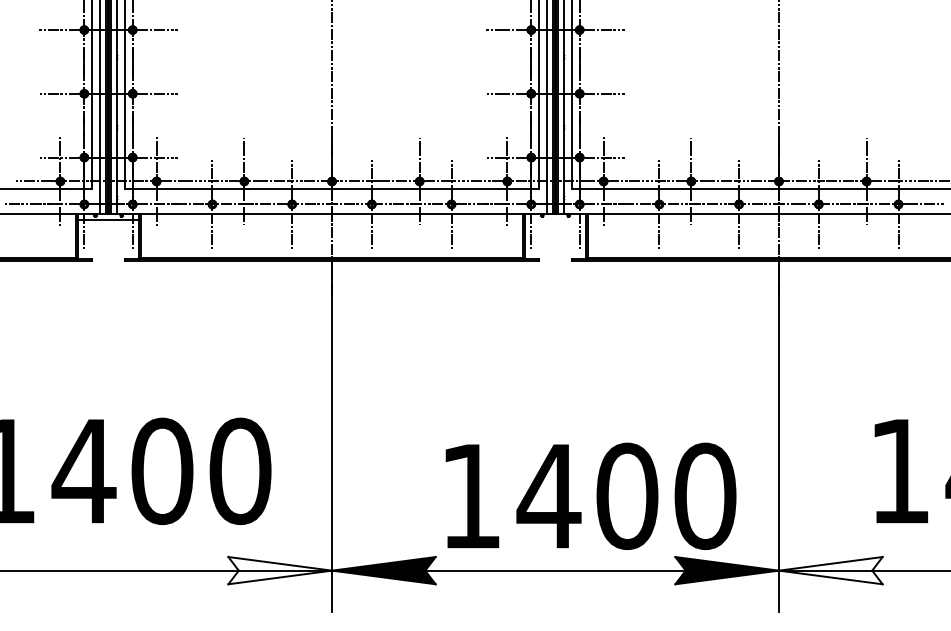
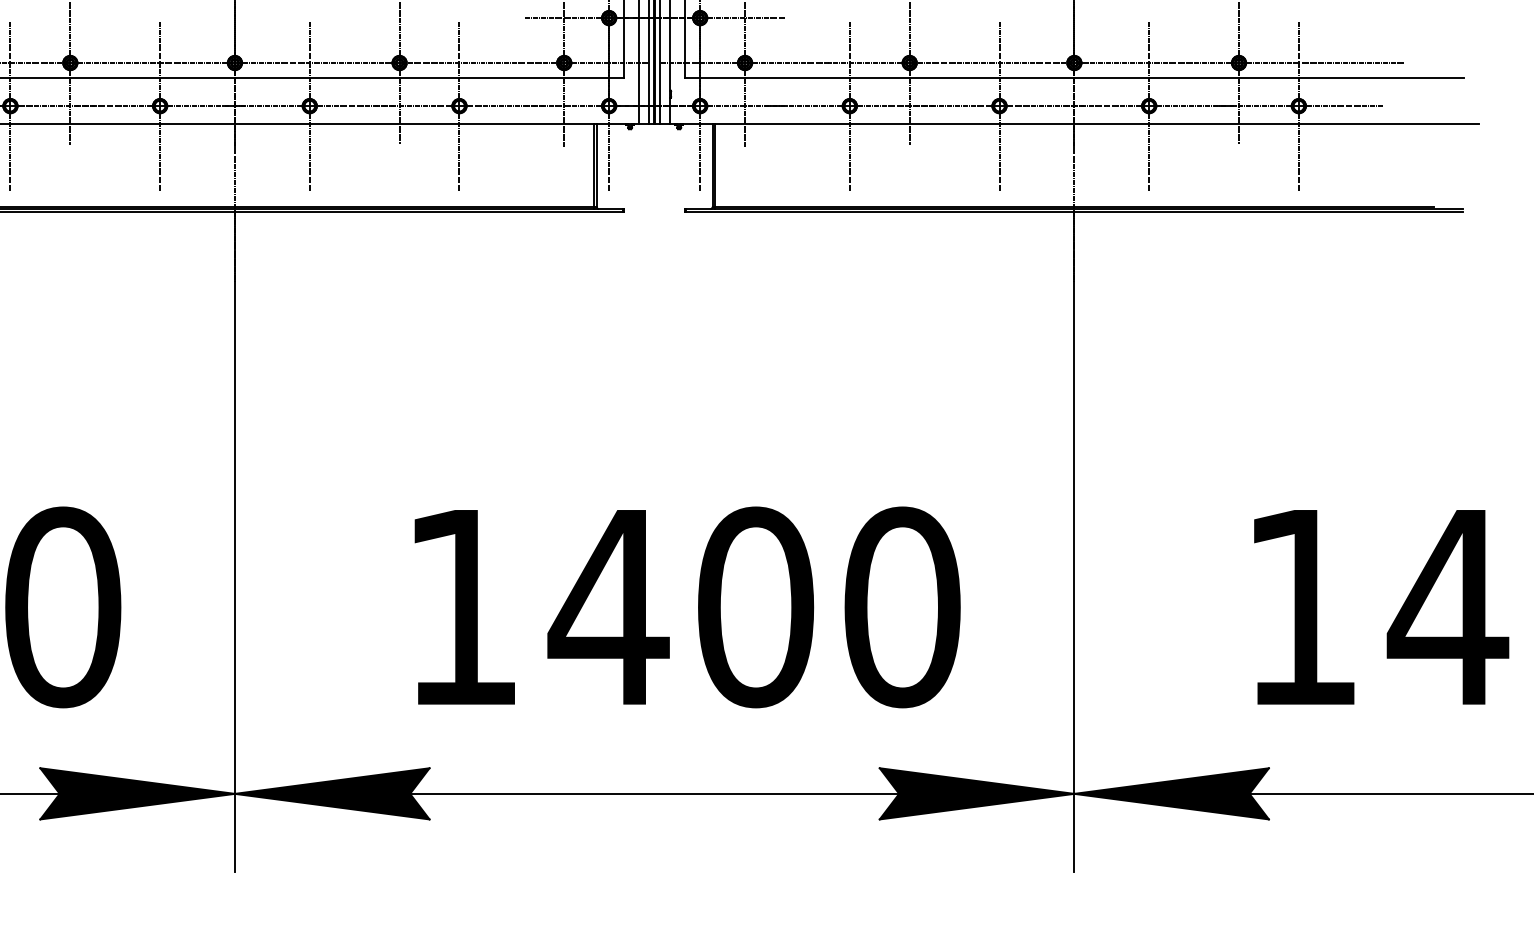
text: (590, 496) -> (686, 607), moved
fill: (280, 570) -> (138, 793), added
fill: (830, 570) -> (1171, 793), added

